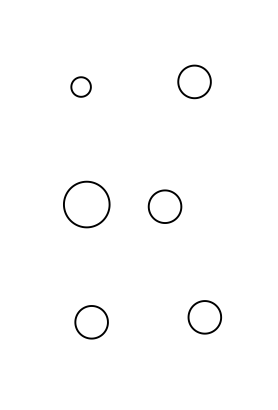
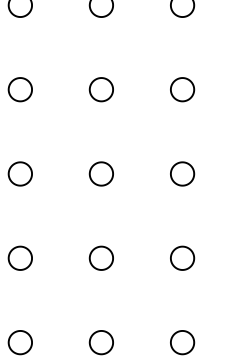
part: (80, 86) -> (100, 89), size x1.67
part: (85, 203) -> (100, 173), size x0.71
part: (164, 206) -> (182, 173), moved

